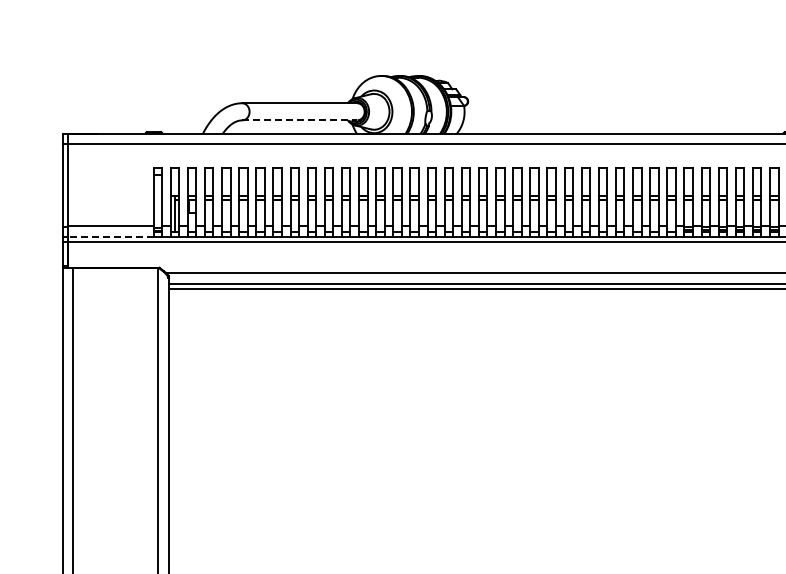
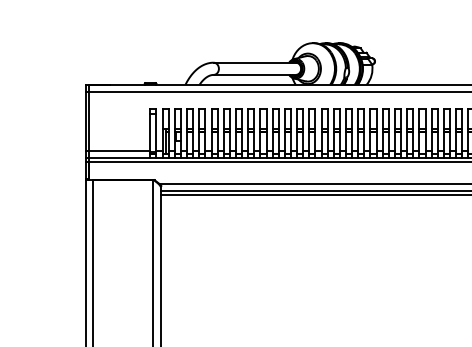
line: (299, 120) -> (254, 75), dashed -> solid
line: (110, 236) -> (119, 157), dashed -> solid

